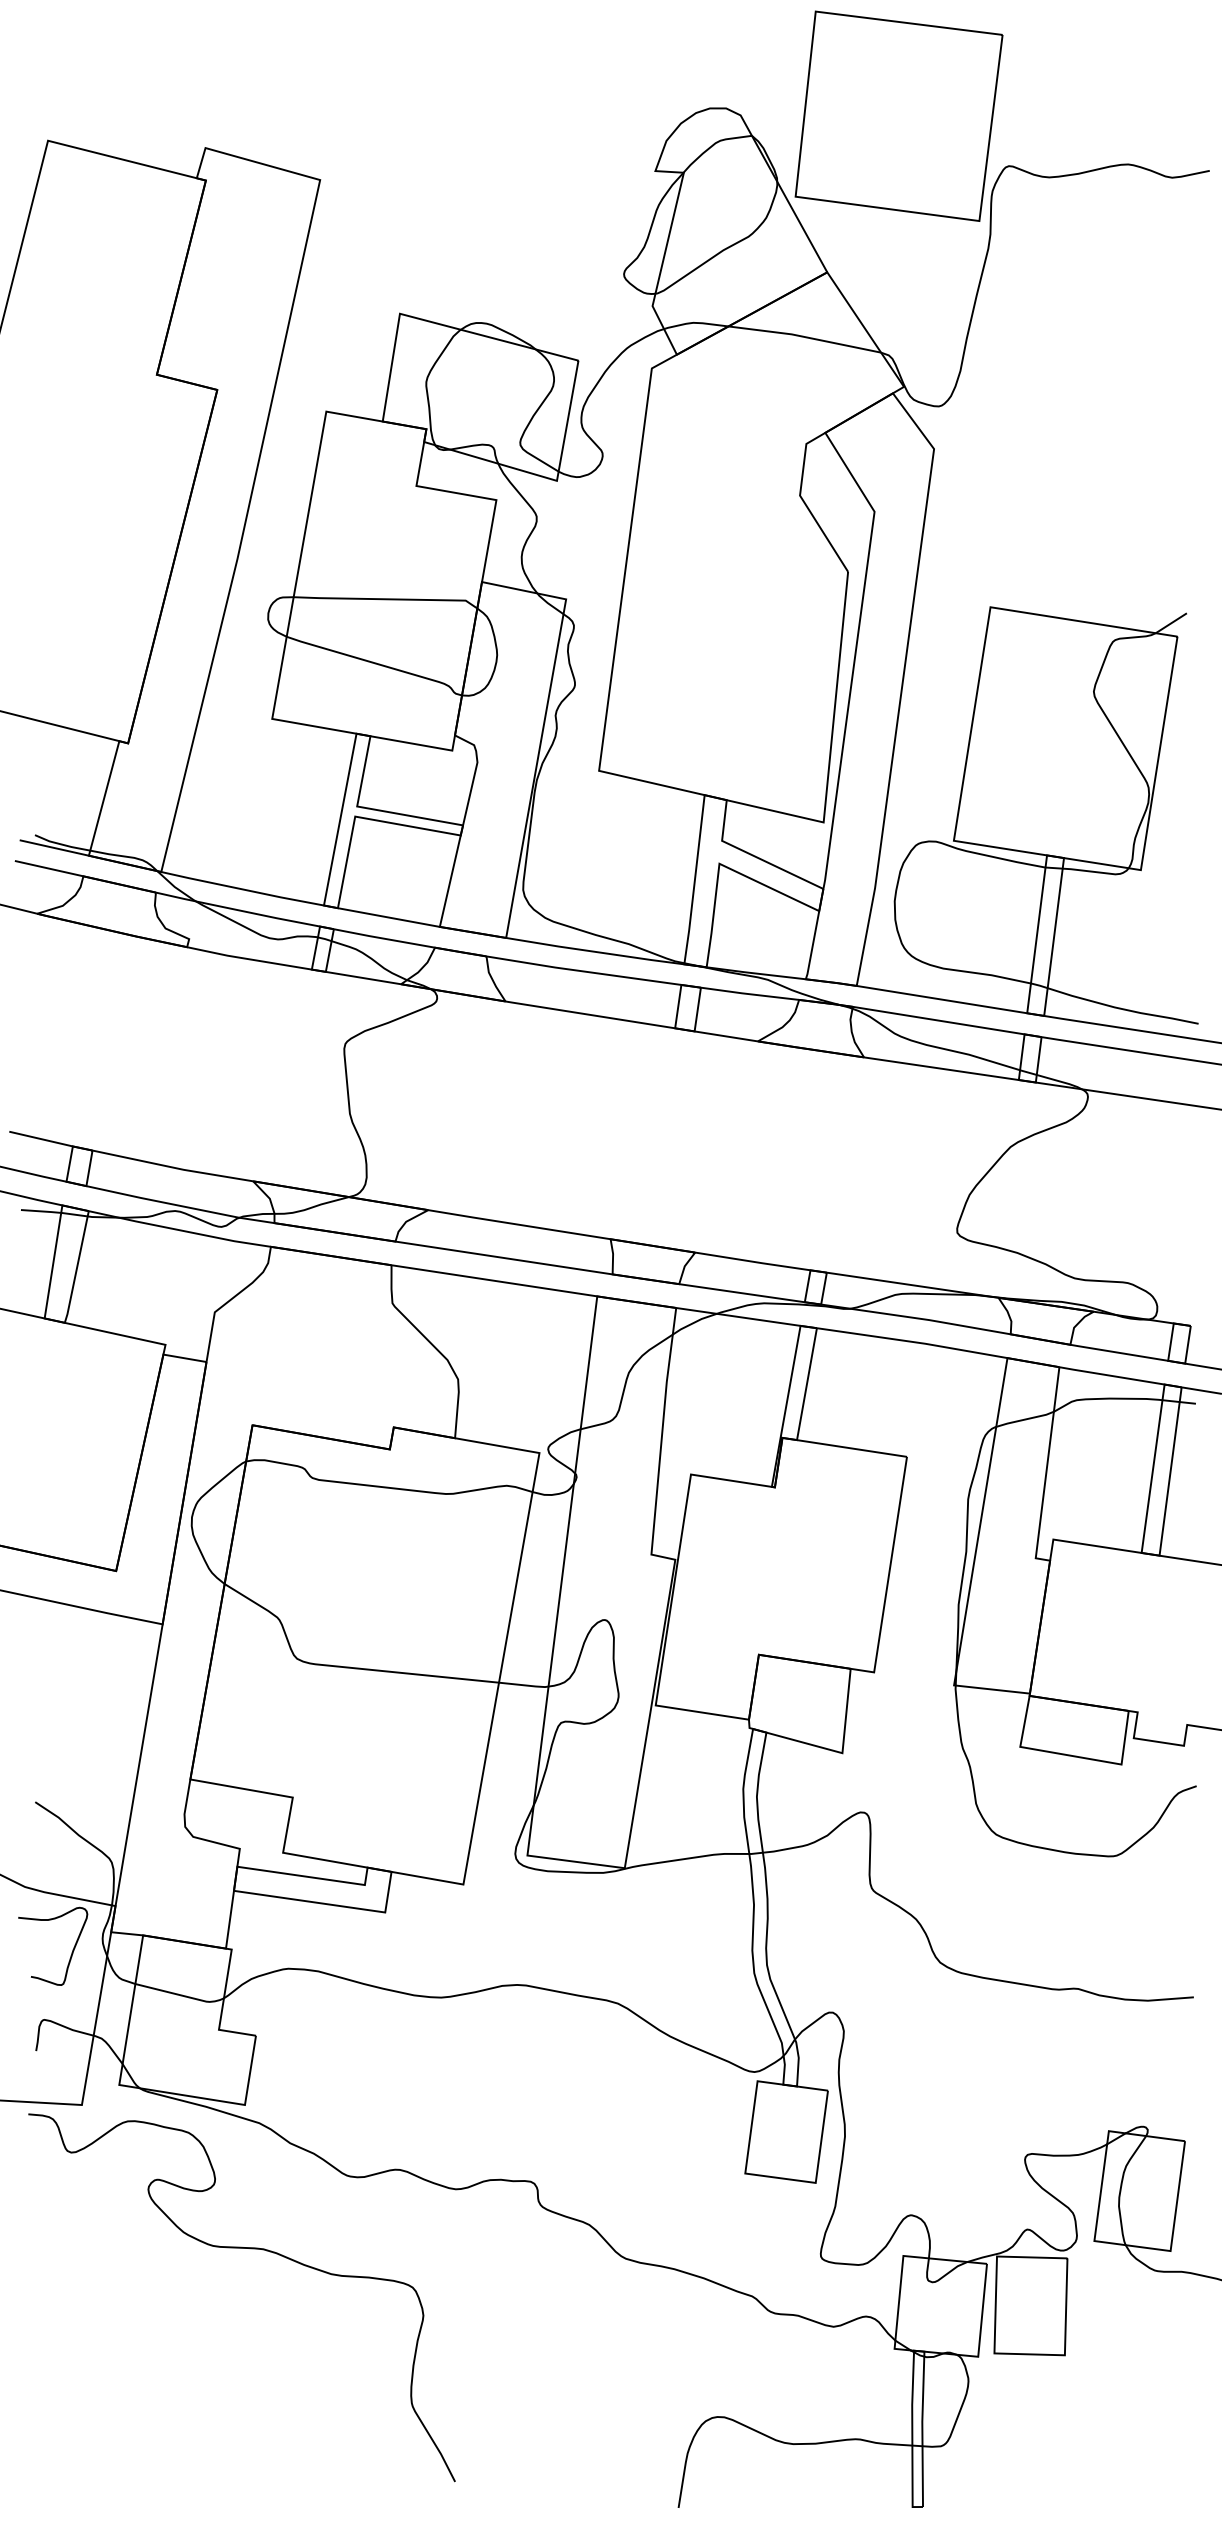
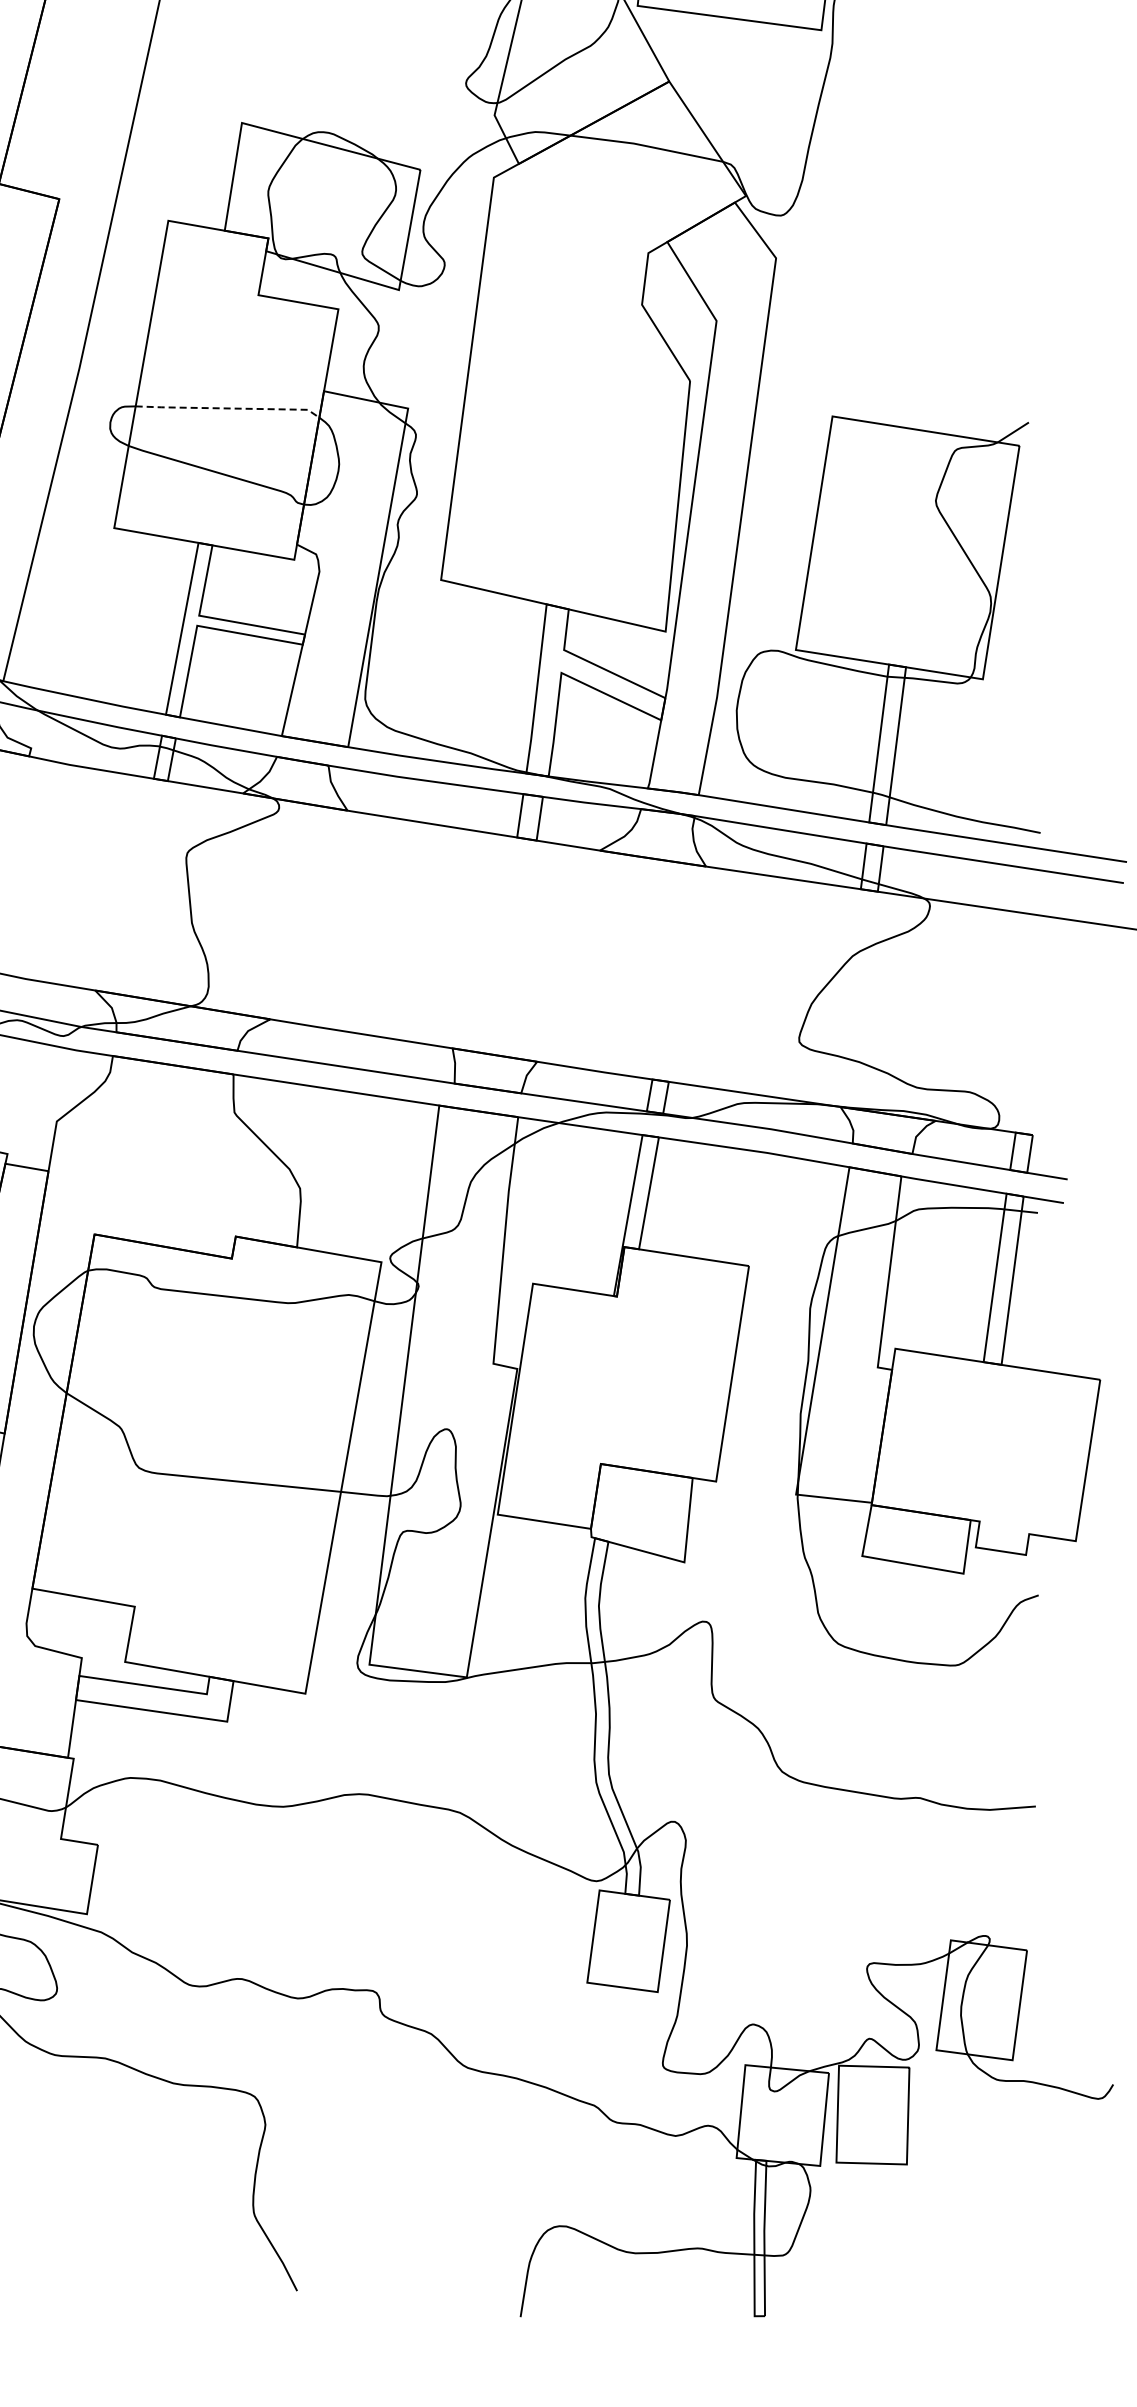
line: (386, 599) -> (228, 408), solid -> dashed

